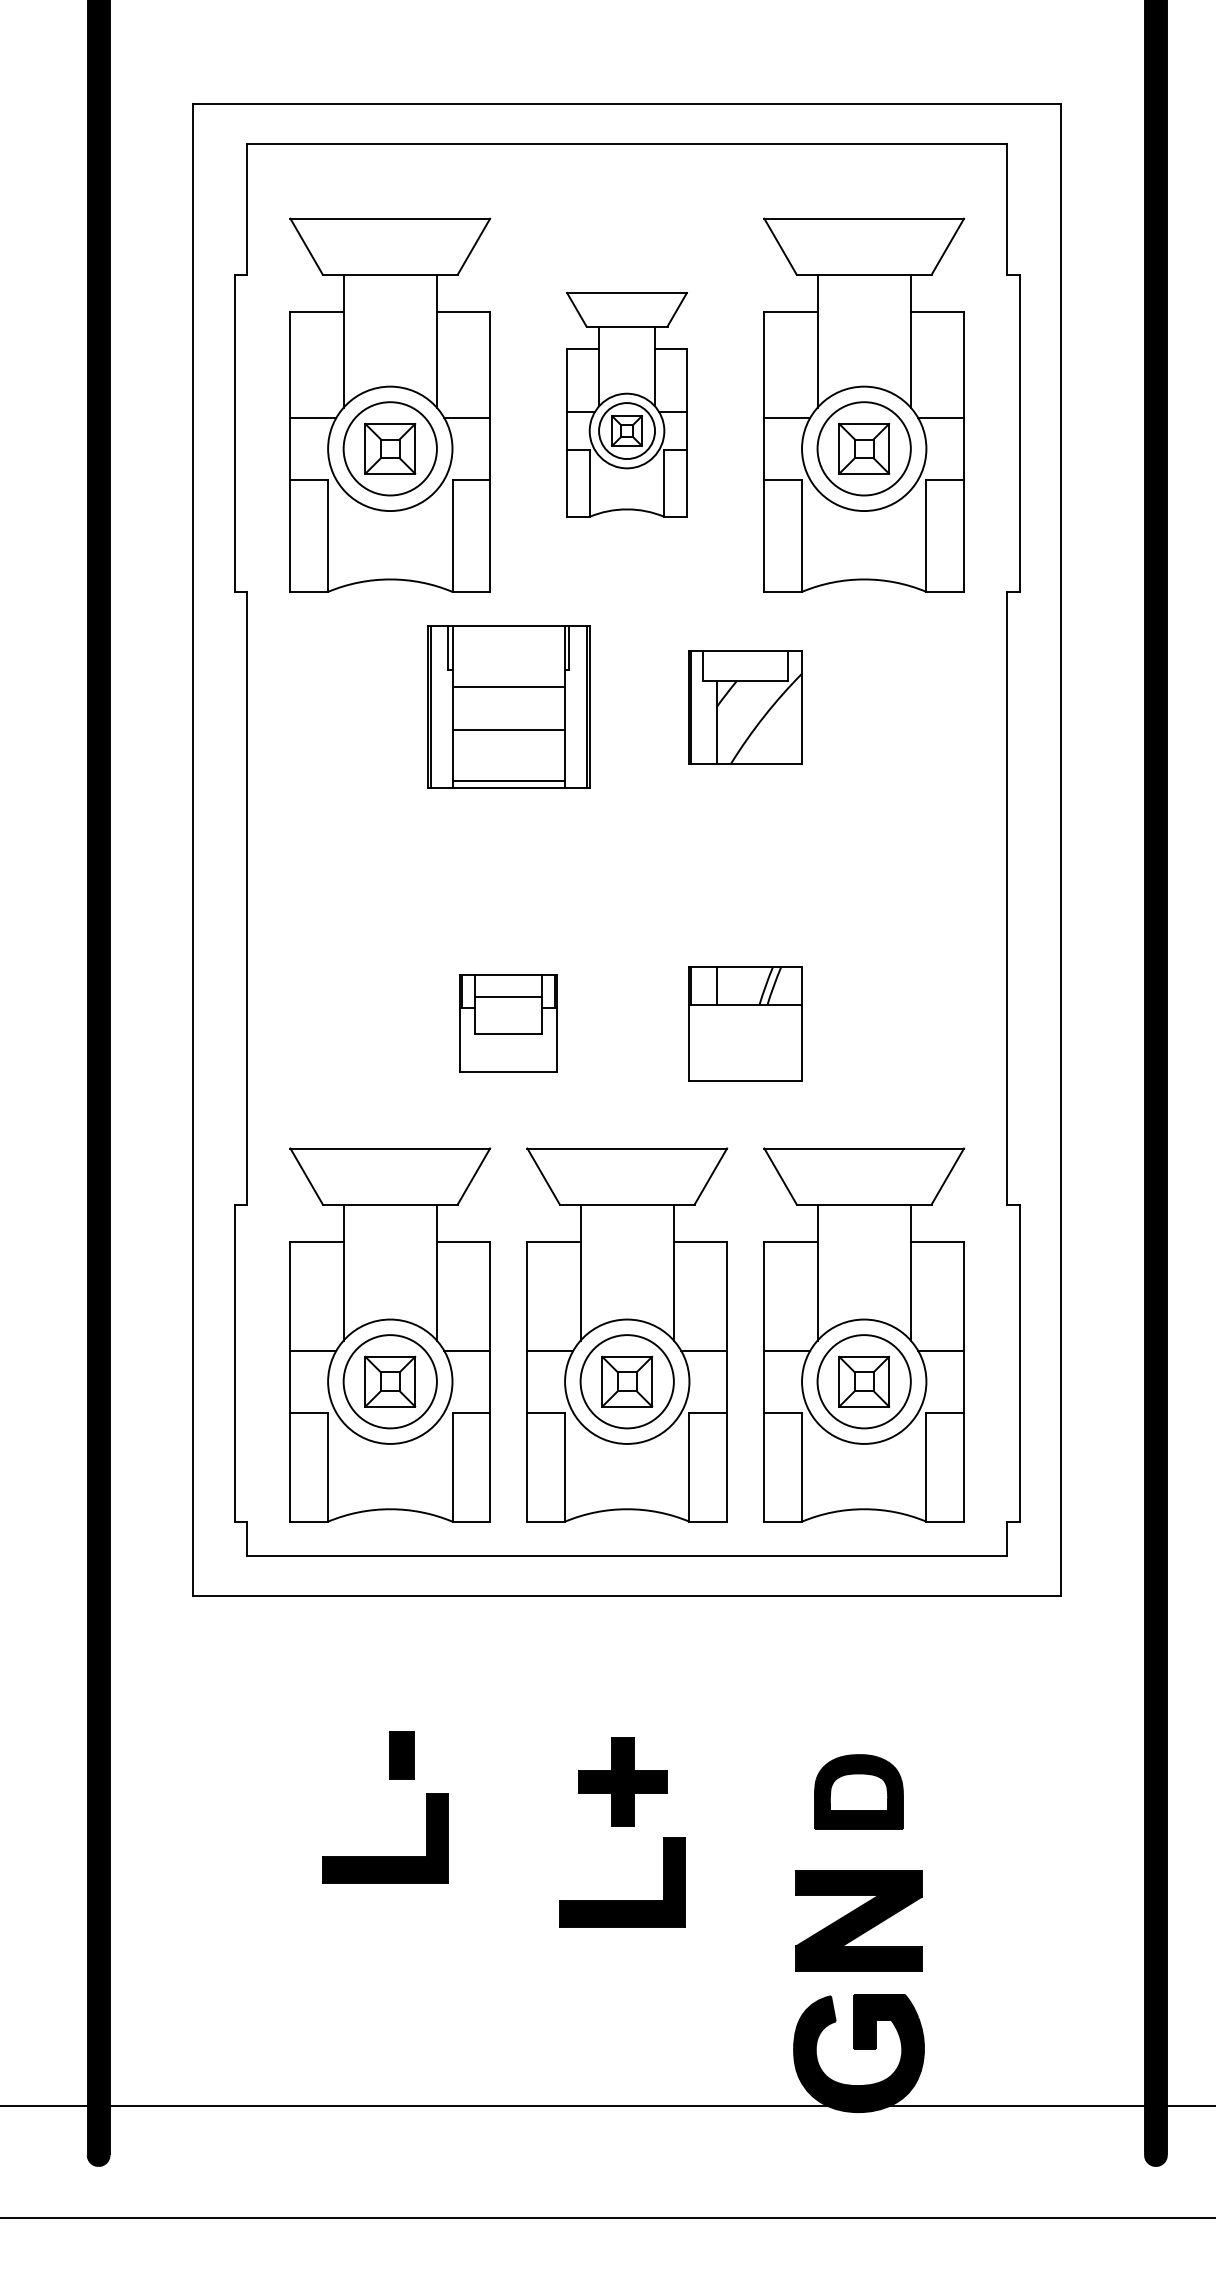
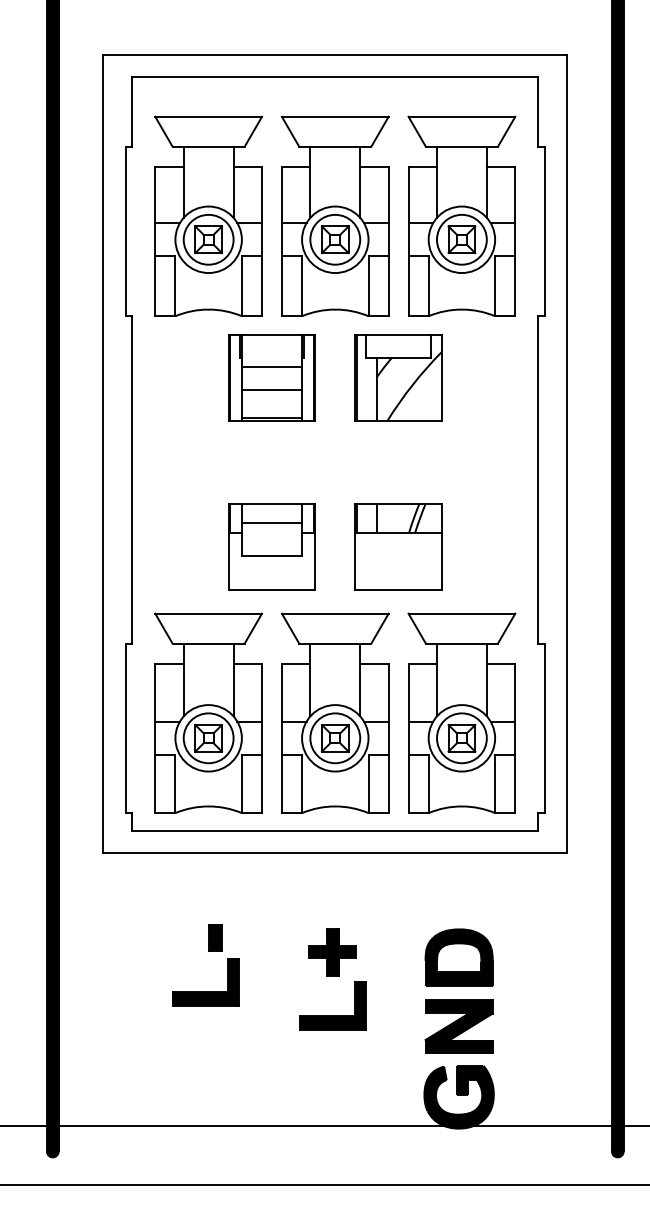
part: (625, 403) -> (334, 215), size x1.67
part: (745, 706) -> (398, 377), size x1.43
part: (507, 1022) -> (271, 546), size x1.67
part: (745, 1022) -> (398, 546), size x1.43
part: (857, 1791) -> (458, 957), size x1.43

